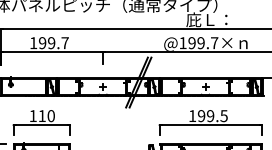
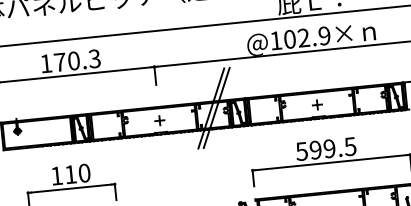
text: (53, 43) -> (76, 61), 199.7 -> 170.3
text: (203, 43) -> (307, 38), @199.7× -> @102.9×
text: (192, 116) -> (301, 152), 199.5 -> 599.5

